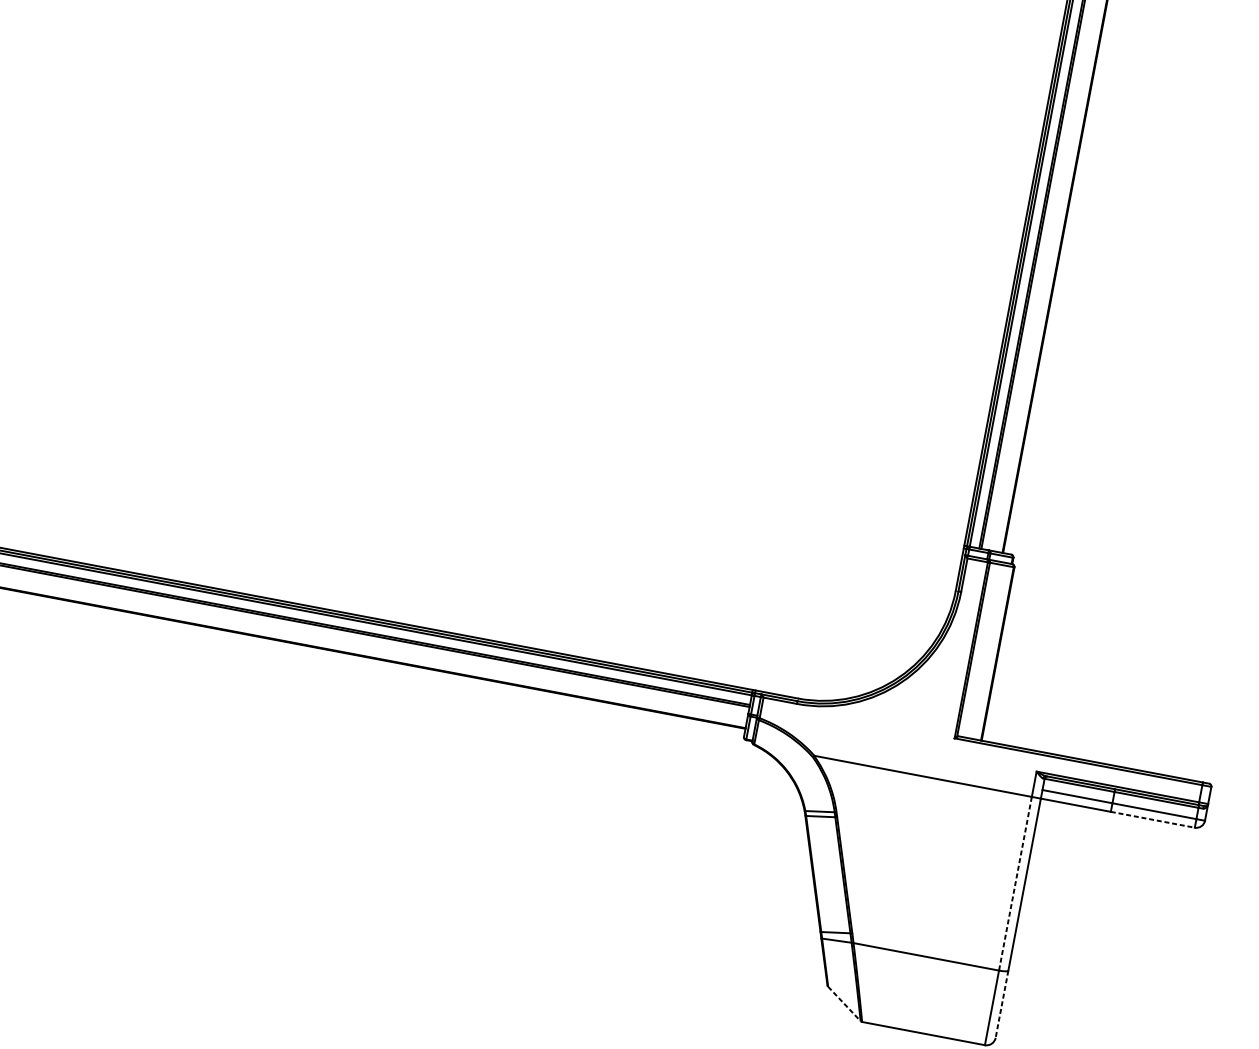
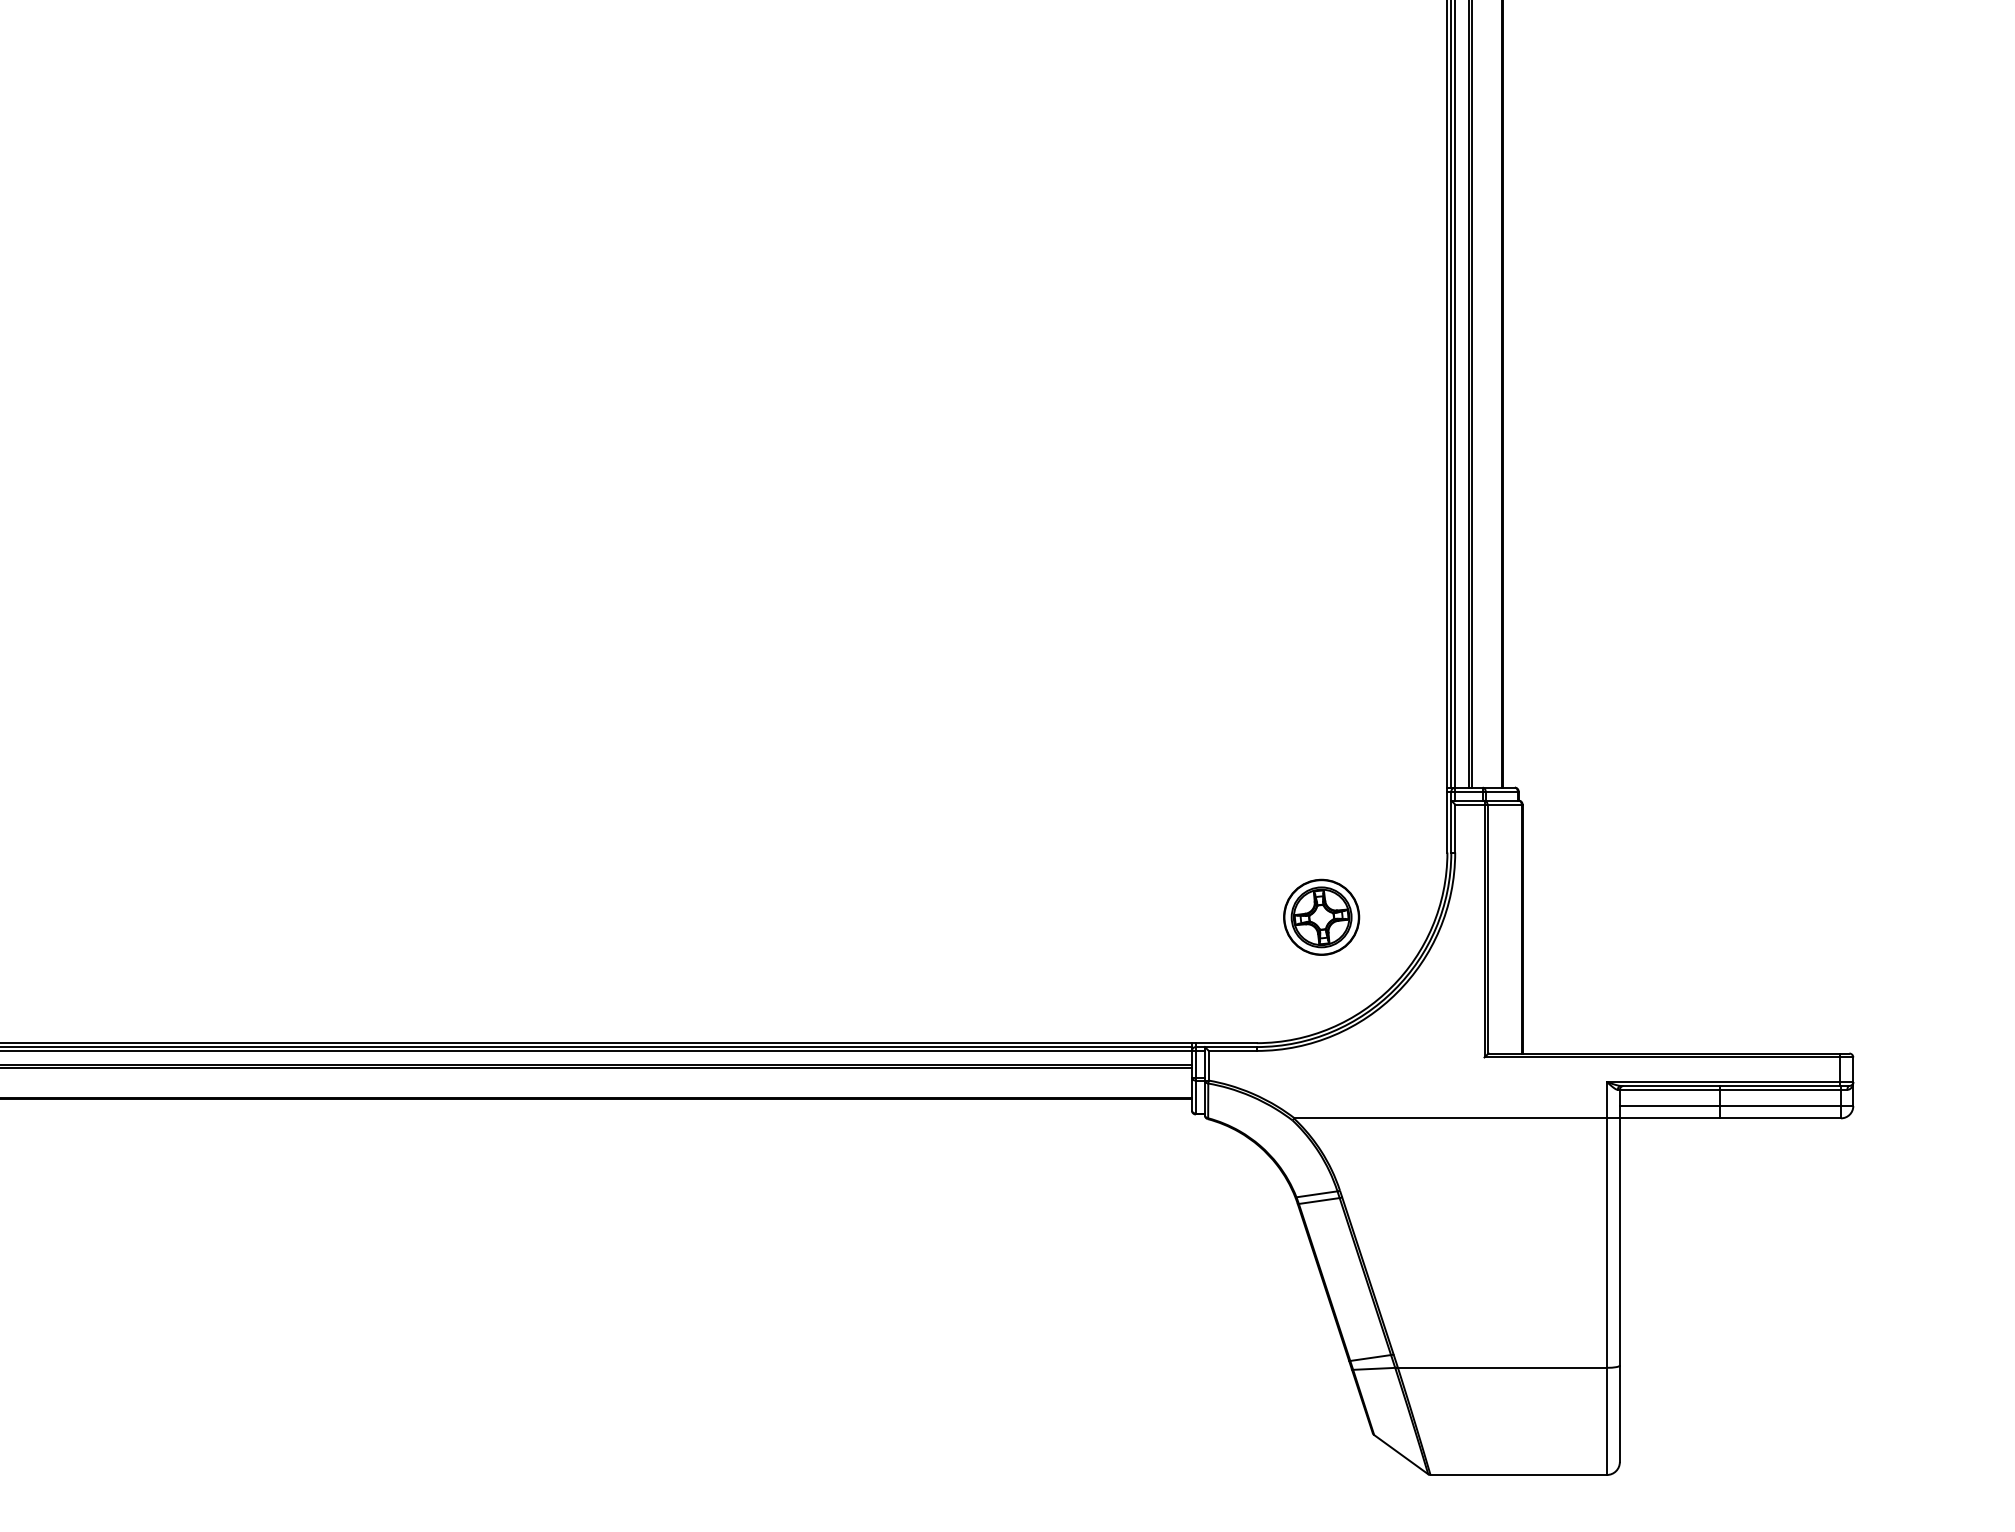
part: (859, 618) -> (1321, 916), added
line: (1153, 819) -> (1781, 1118), dashed -> solid
line: (1015, 883) -> (1606, 1243), dashed -> solid
line: (844, 1003) -> (1401, 1454), dashed -> solid
line: (1001, 1004) -> (1619, 1414), dashed -> solid

